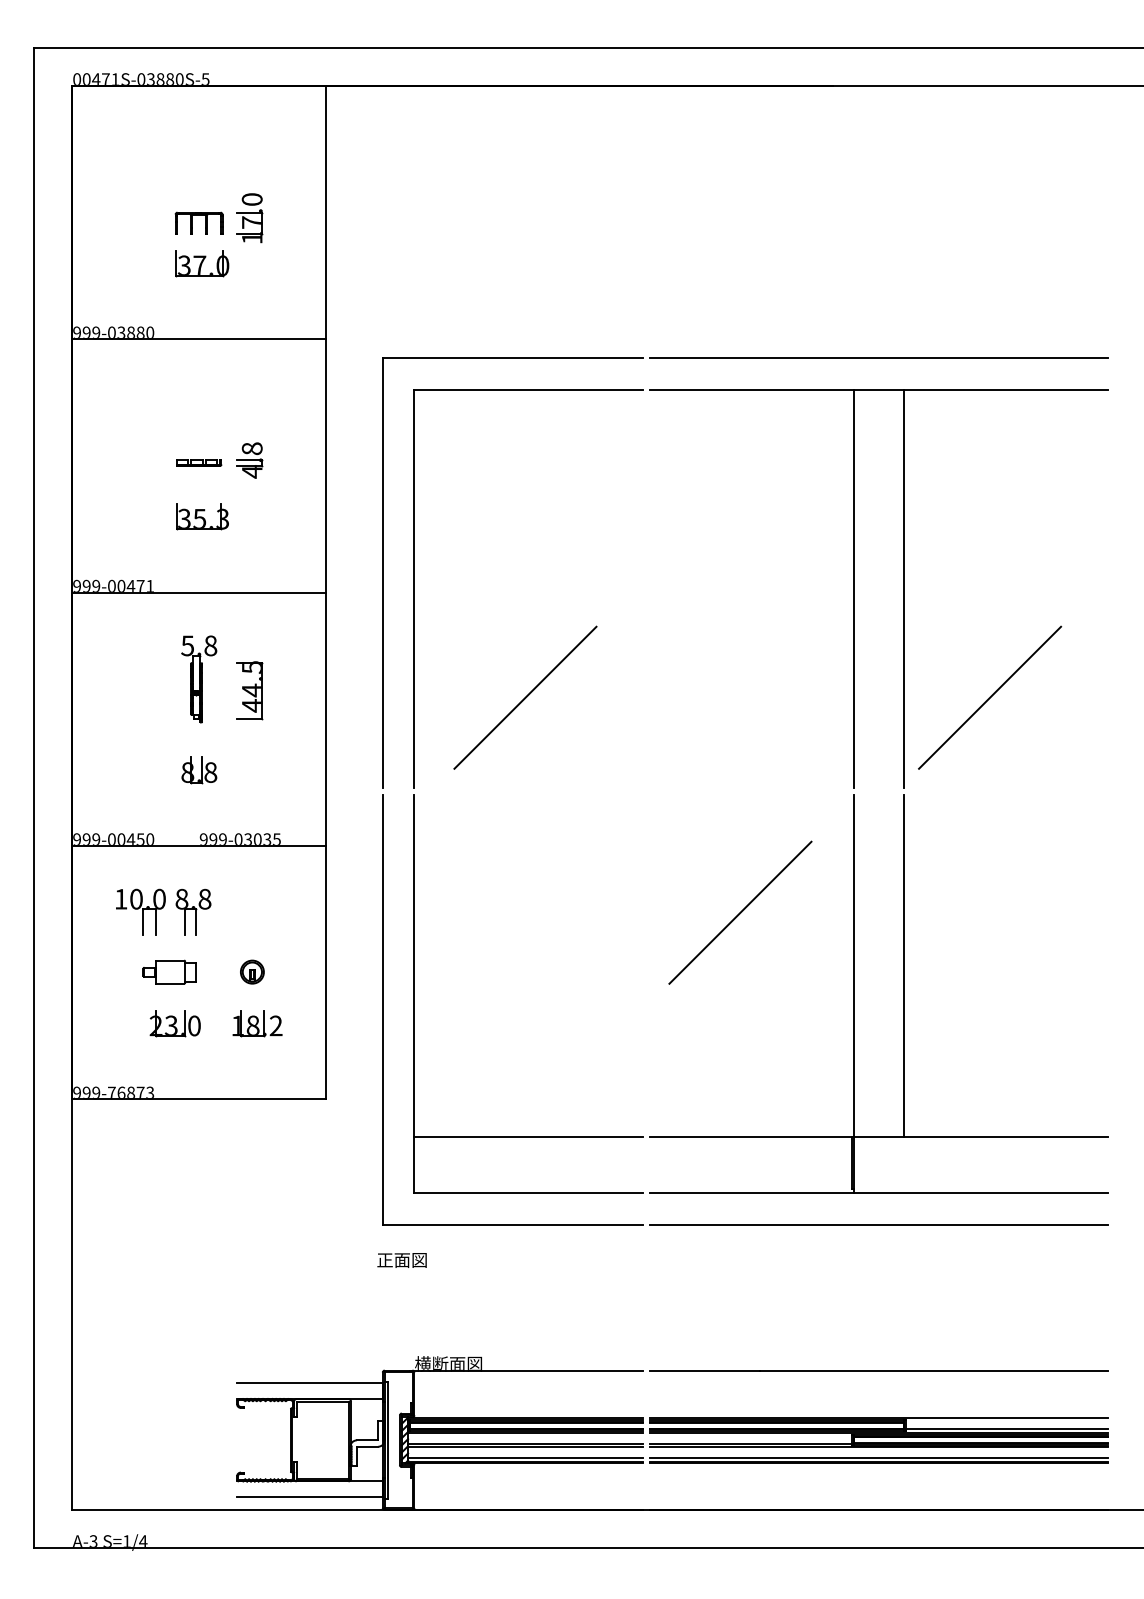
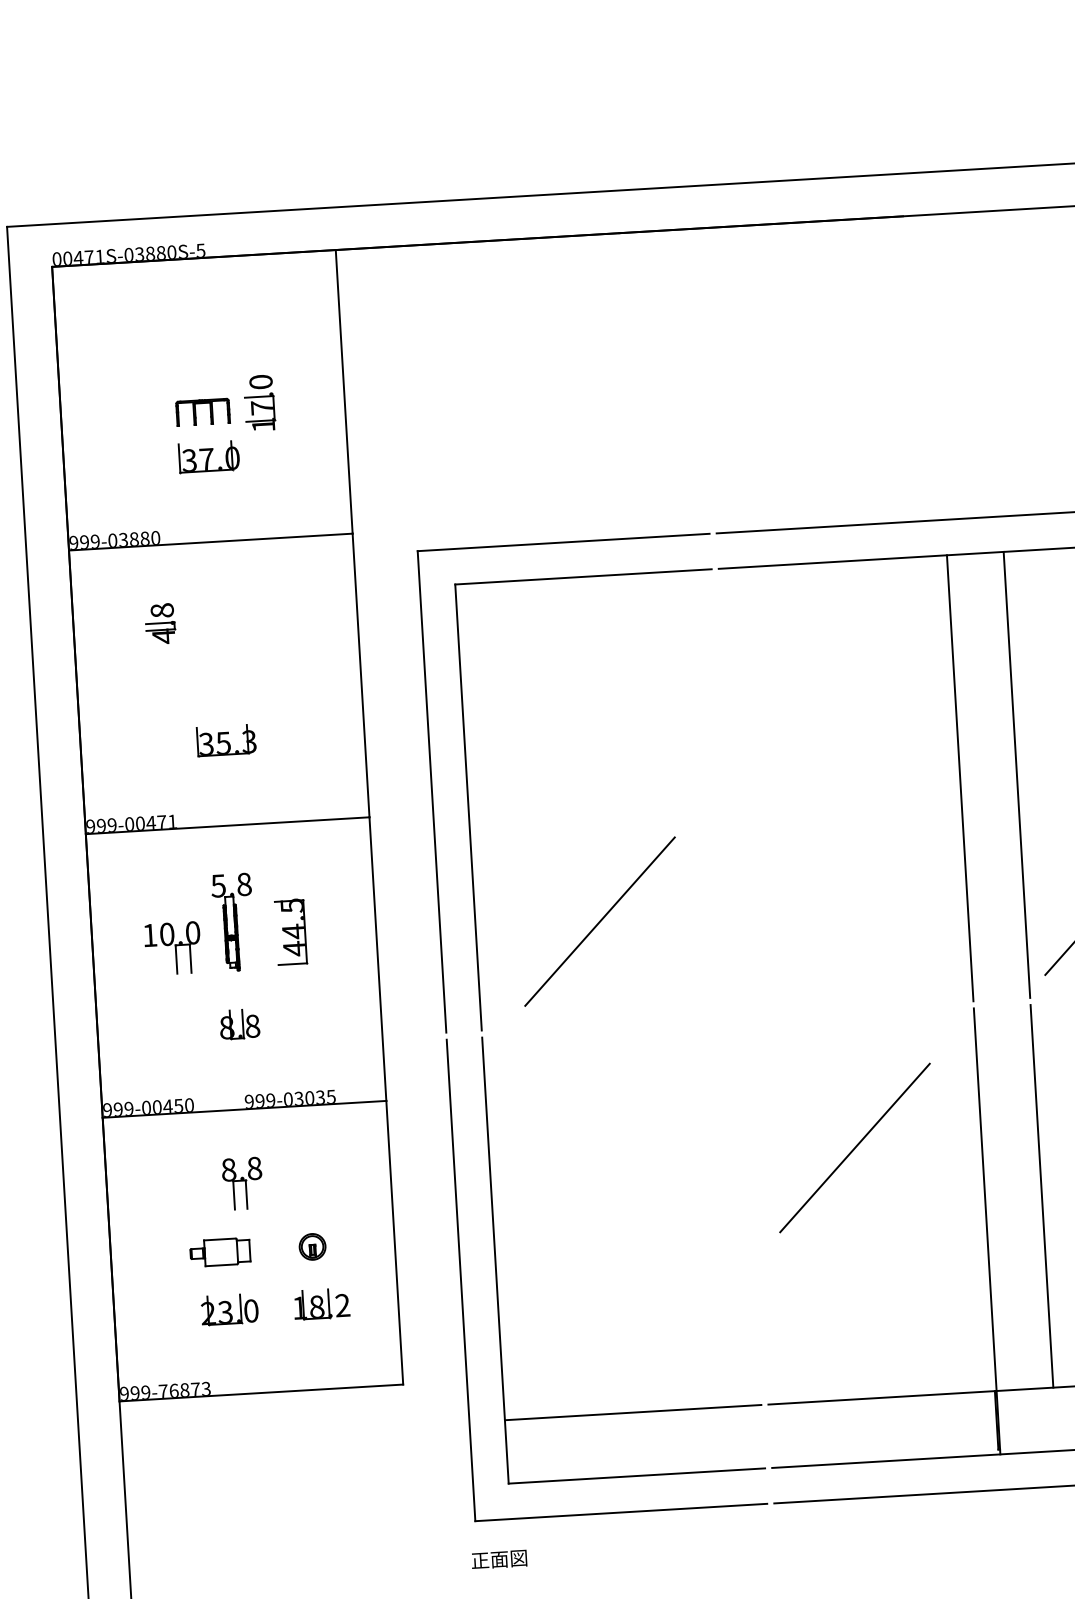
part: (249, 460) -> (160, 623), moved
part: (199, 462) -> (219, 679), removed
part: (140, 911) -> (172, 947), moved

